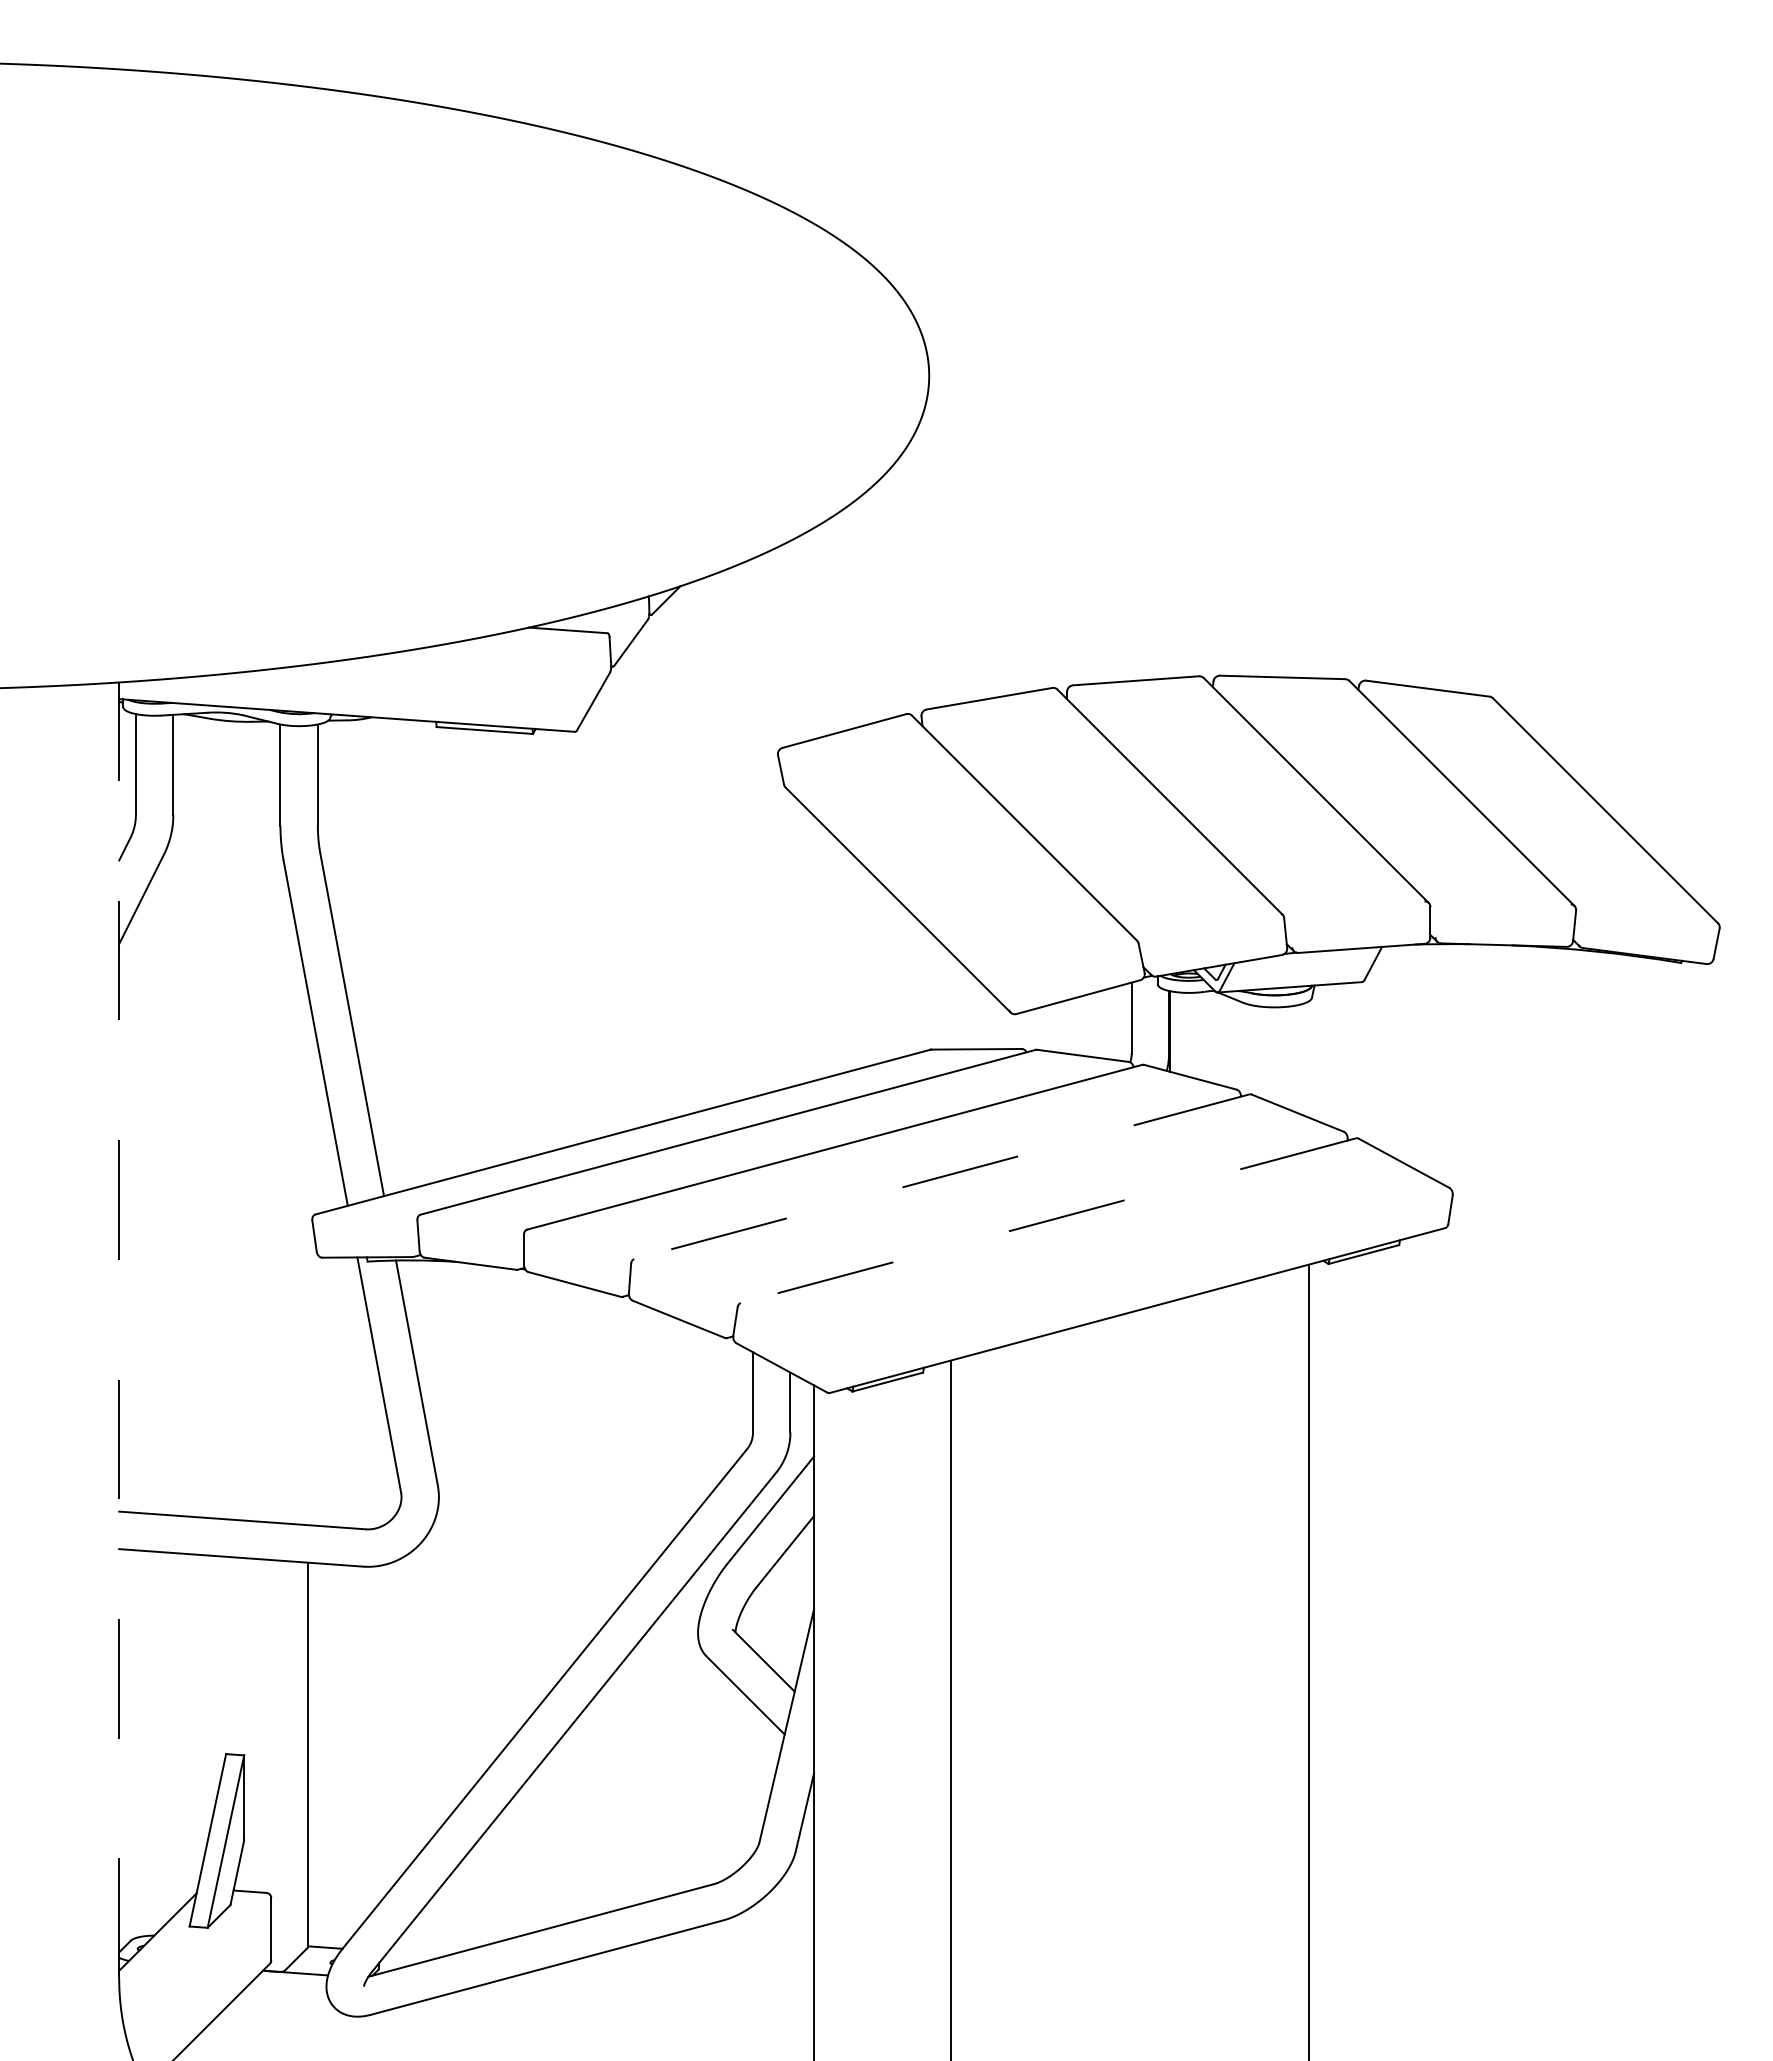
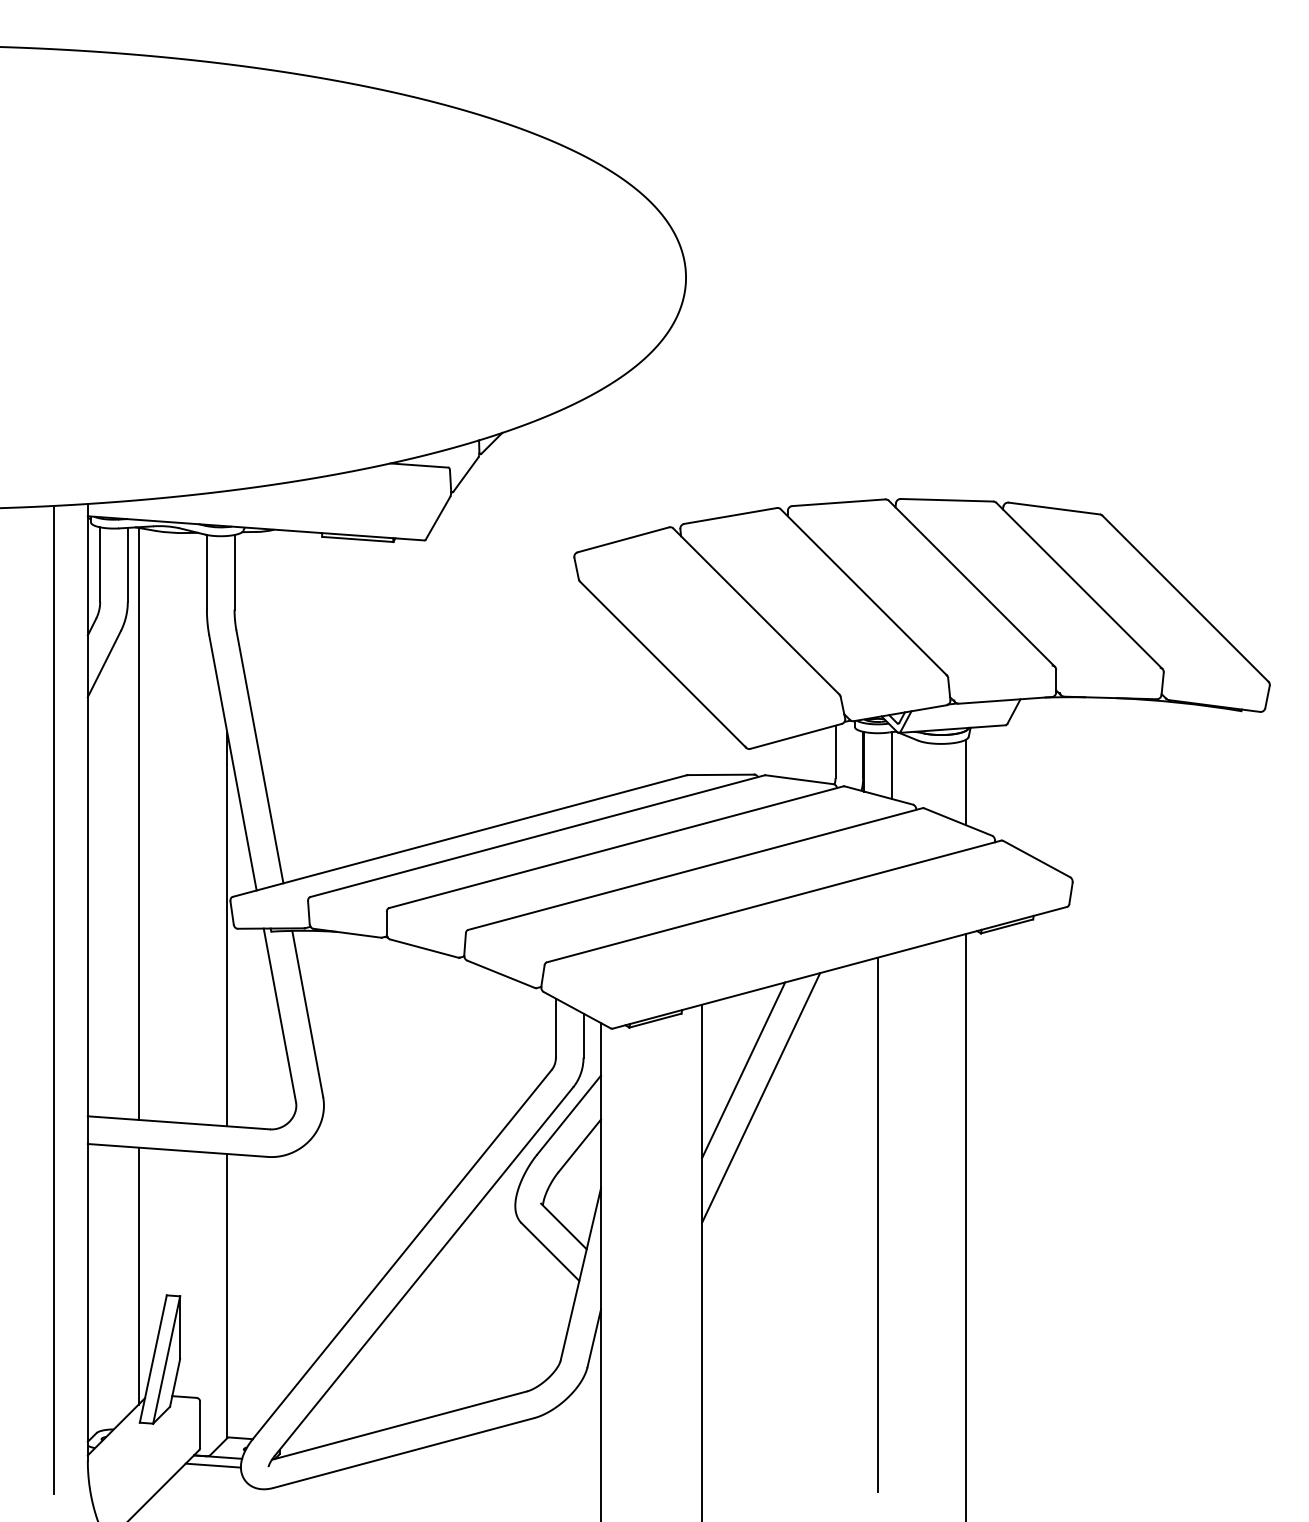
line: (1207, 1036) -> (891, 765), added
line: (1308, 1059) -> (966, 782), added
line: (188, 1115) -> (139, 823), added
line: (941, 1176) -> (695, 868), dashed -> solid
line: (1047, 1220) -> (773, 901), dashed -> solid
line: (308, 1258) -> (227, 929), added
line: (119, 1330) -> (88, 982), dashed -> solid
line: (73, 1354) -> (54, 1000), added
line: (1006, 1449) -> (743, 1070), added
line: (1030, 1486) -> (760, 1097), added
line: (1188, 1658) -> (877, 1224), added
line: (188, 1727) -> (139, 1275), added
line: (288, 1984) -> (212, 1465), added

